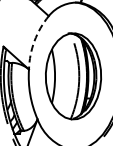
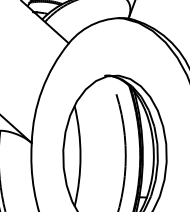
arc: (34, 41) -> (42, 90), dashed -> solid

